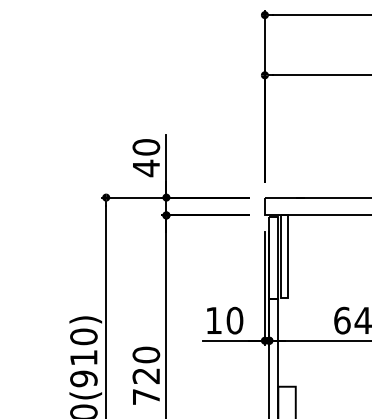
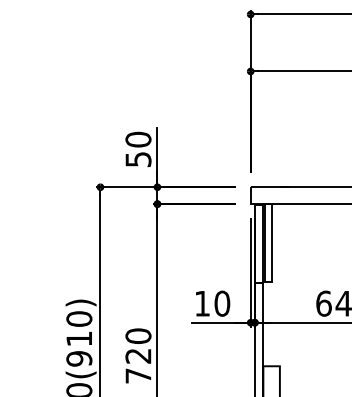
text: (146, 168) -> (138, 159), 40 -> 50

